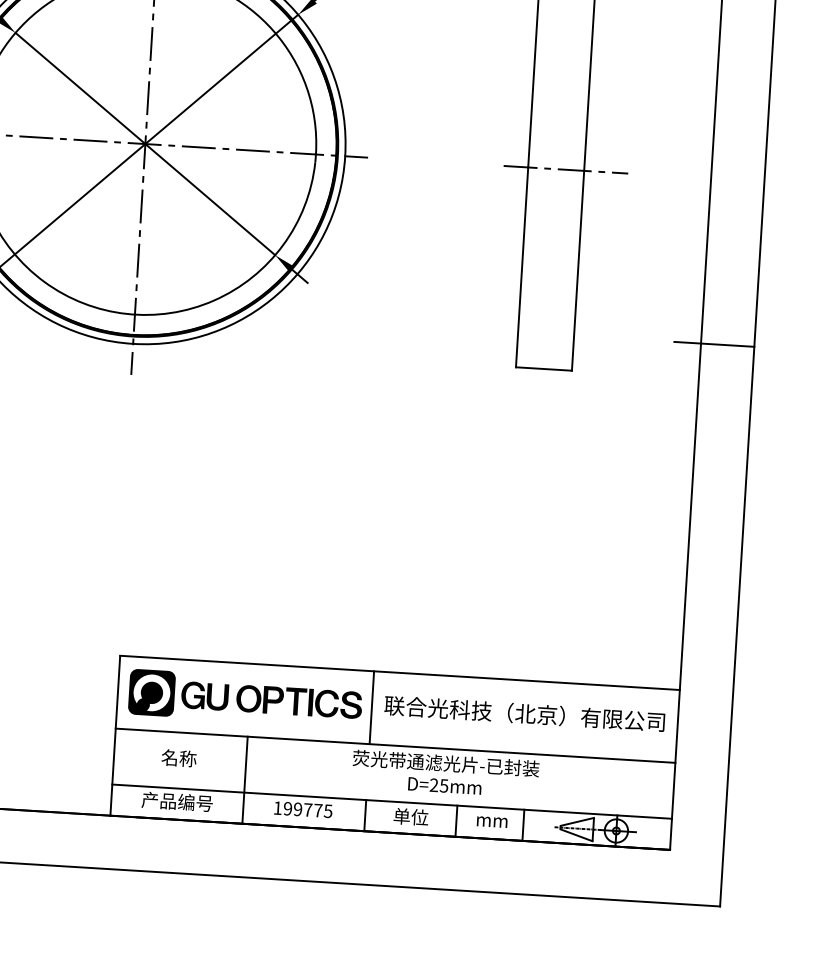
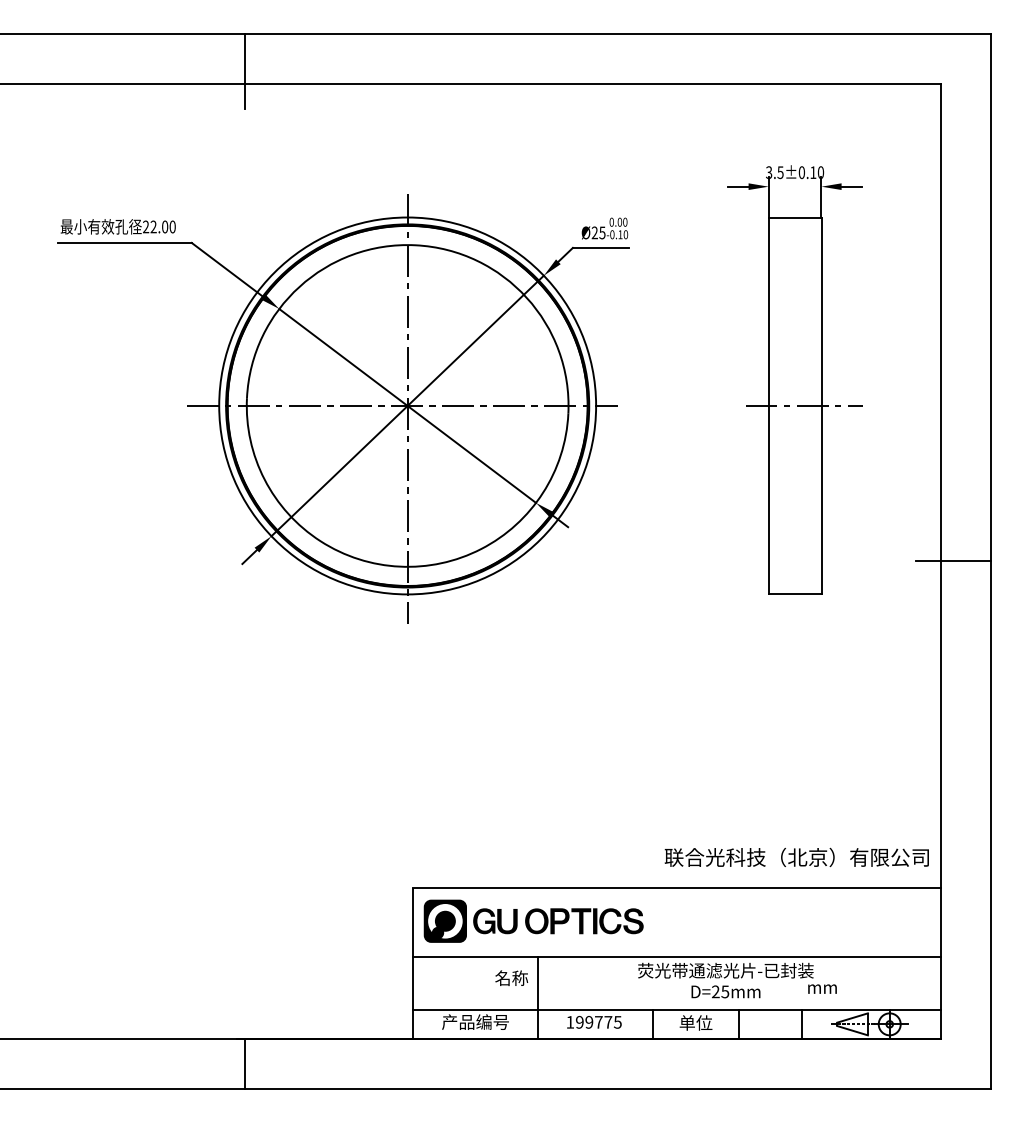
line: (371, 707) -> (652, 922), removed
text: (524, 712) -> (796, 856), moved
text: (178, 757) -> (511, 977), moved
text: (492, 821) -> (822, 988), moved

